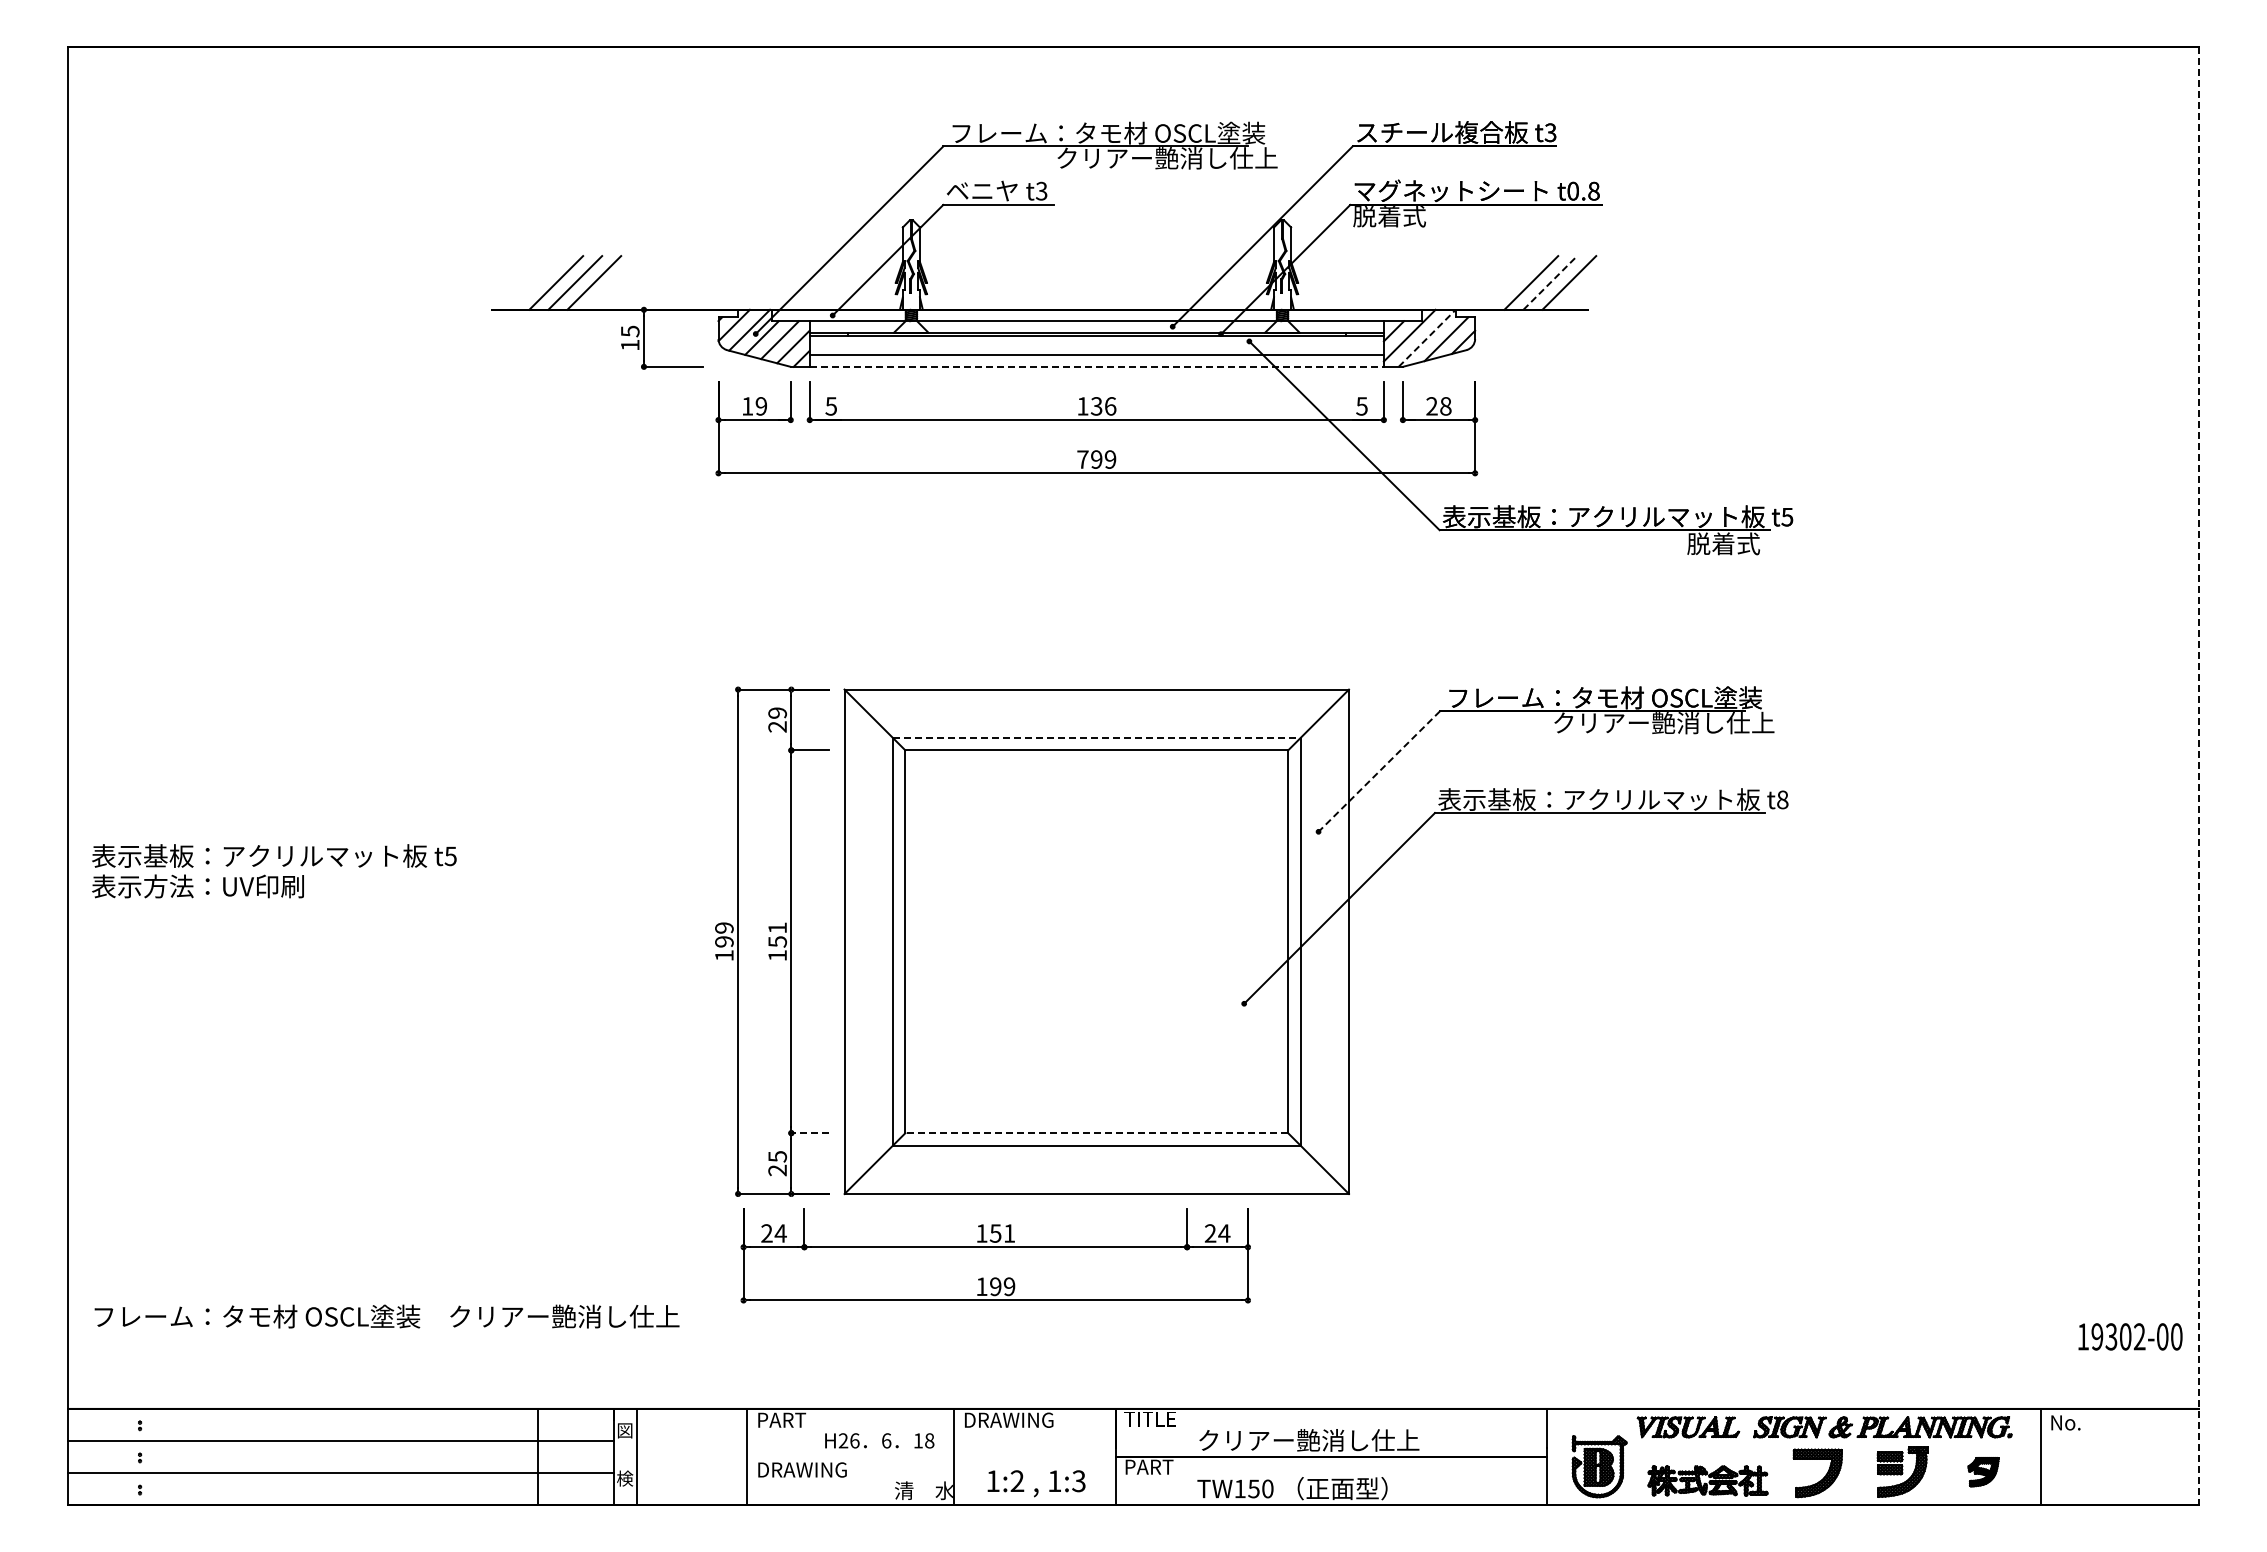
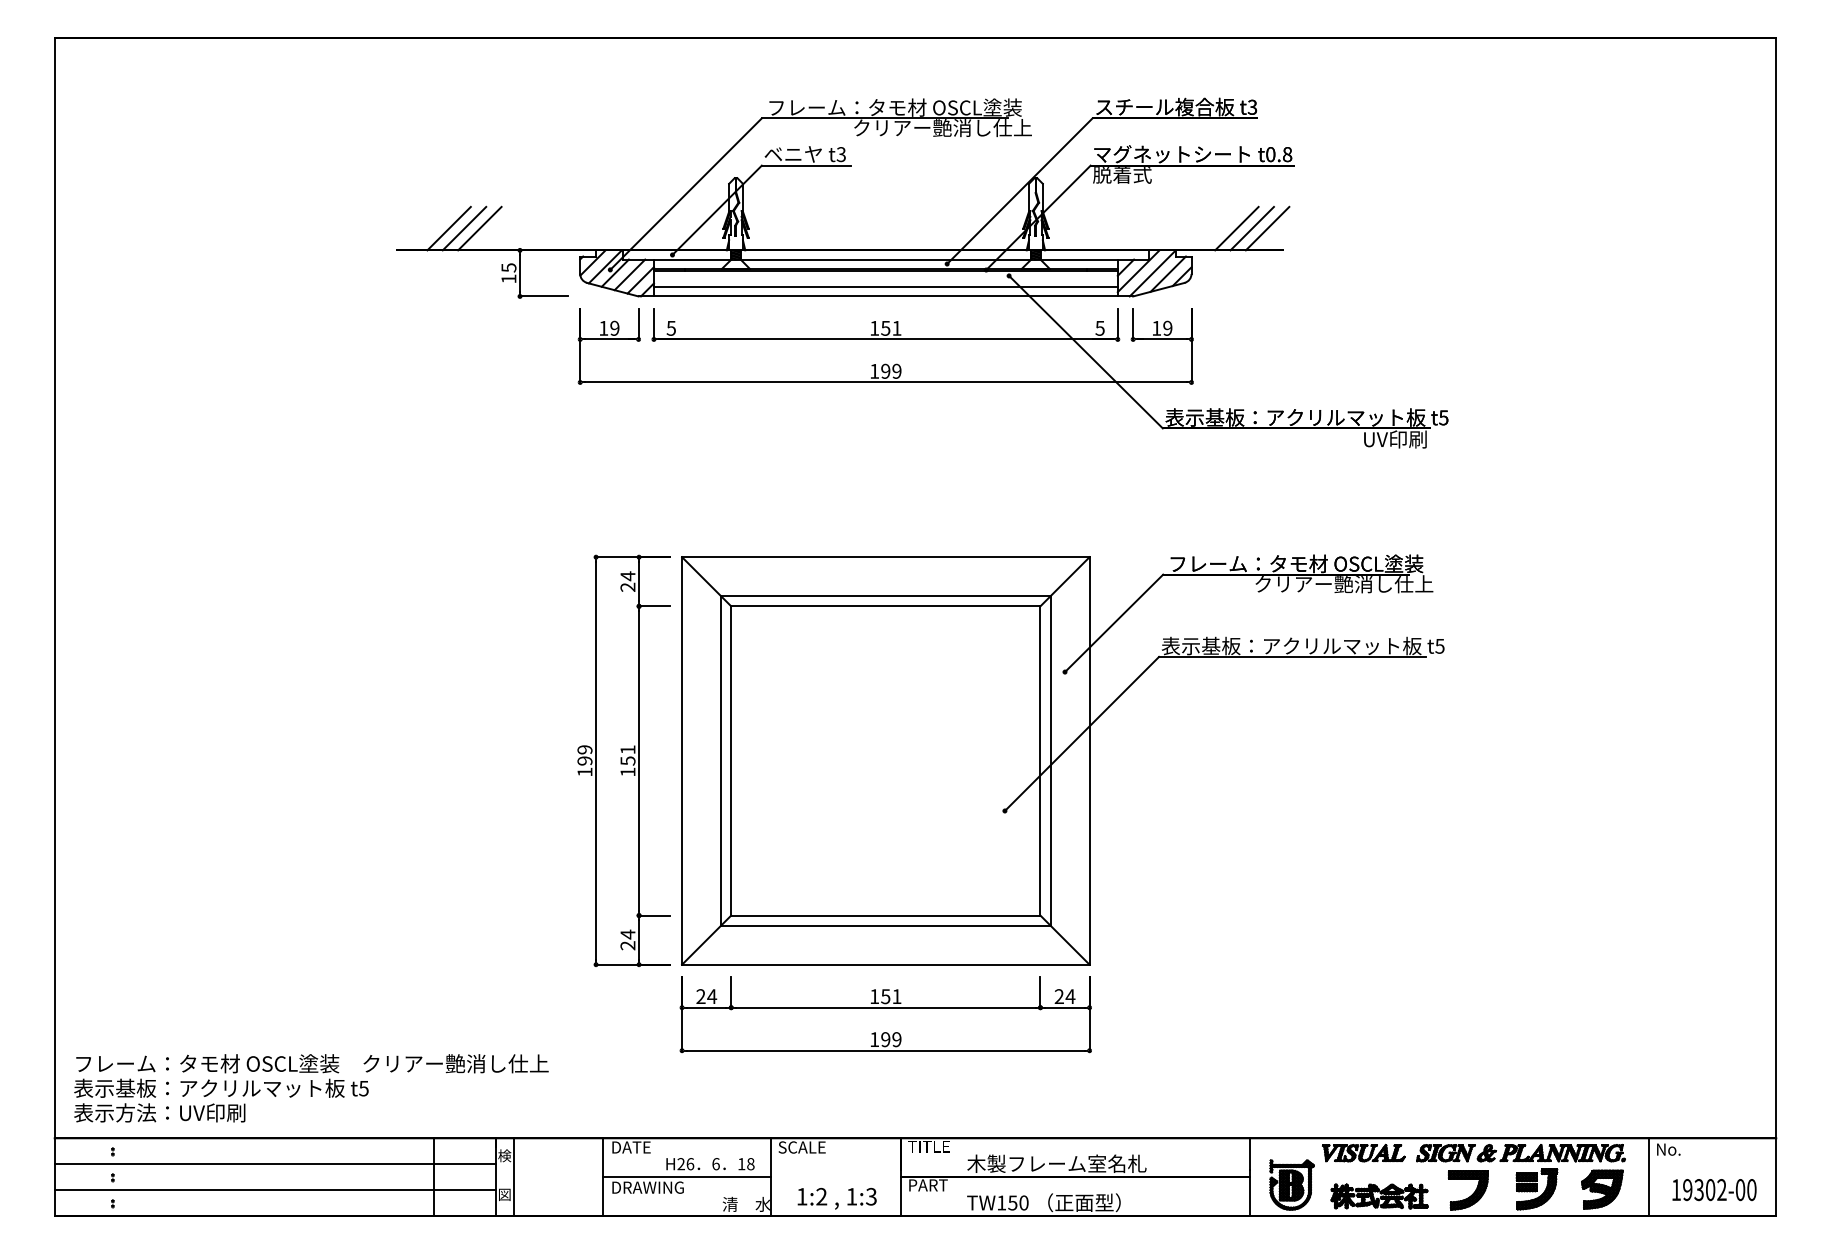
line: (1550, 282) -> (1252, 228), dashed -> solid
line: (1427, 337) -> (1153, 272), dashed -> solid
line: (1097, 366) -> (886, 296), dashed -> solid
text: (1103, 406) -> (891, 328), 136 -> 151
text: (1438, 406) -> (1161, 328), 28 -> 19
text: (1082, 459) -> (874, 371), 799 -> 199
text: (1726, 543) -> (1394, 439), 脱着式 -> UV印刷
text: (777, 713) -> (627, 576), 29 -> 24
line: (1097, 737) -> (886, 595), dashed -> solid
line: (1379, 771) -> (1114, 623), dashed -> solid
line: (2198, 776) -> (1775, 627), dashed -> solid
text: (1782, 799) -> (1439, 645), t8 -> t5
text: (274, 871) -> (221, 1100), moved
line: (809, 1133) -> (653, 915), dashed -> solid
line: (1096, 1133) -> (885, 915), dashed -> solid
text: (777, 1156) -> (627, 934), 25 -> 24
part: (995, 1255) -> (885, 1014), moved
text: (2130, 1336) -> (1714, 1189), moved
text: (783, 1419) -> (632, 1146), PART -> DATE
text: (1008, 1419) -> (814, 1146), DRAWING -> SCALE
text: (625, 1430) -> (505, 1155), 図 -> 検
text: (1308, 1440) -> (1056, 1163), クリアー艶消し仕上 -> 木製フレーム室名札
line: (850, 1457) -> (686, 1177), added
part: (1983, 1471) -> (1602, 1188), size x1.67
text: (625, 1478) -> (505, 1194), 検 -> 図

